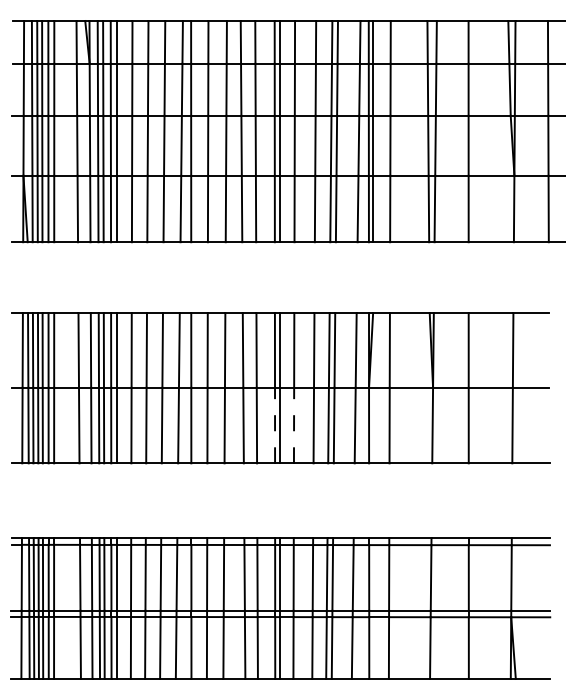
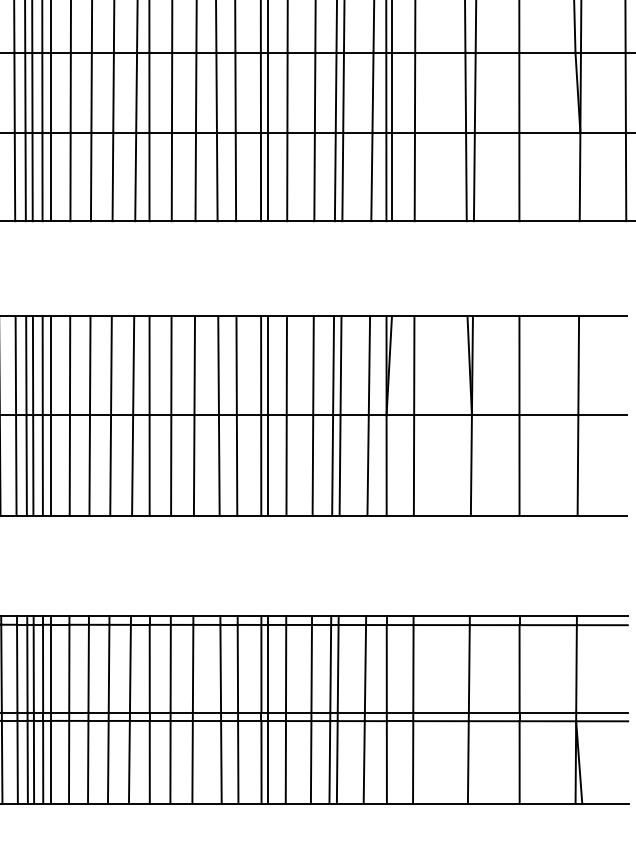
line: (275, 425) -> (261, 465), dashed -> solid
line: (294, 425) -> (287, 465), dashed -> solid

